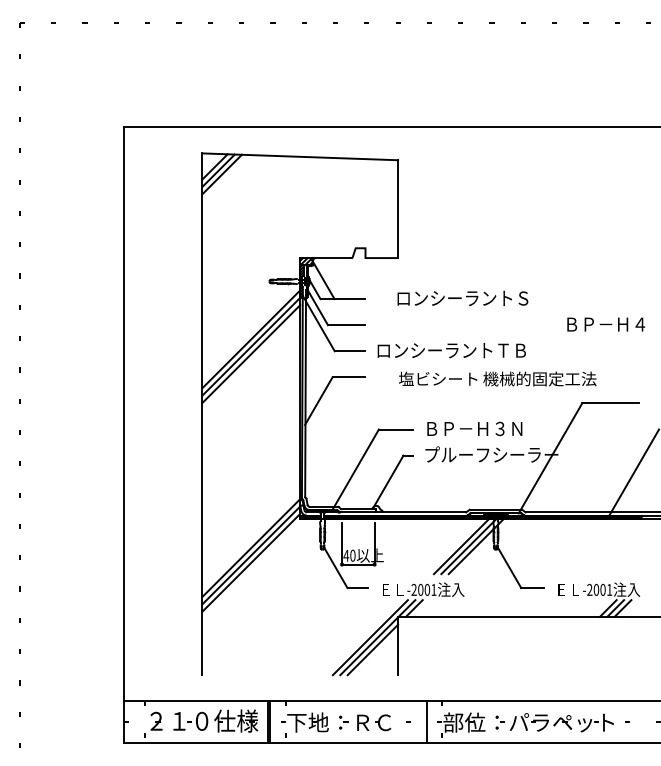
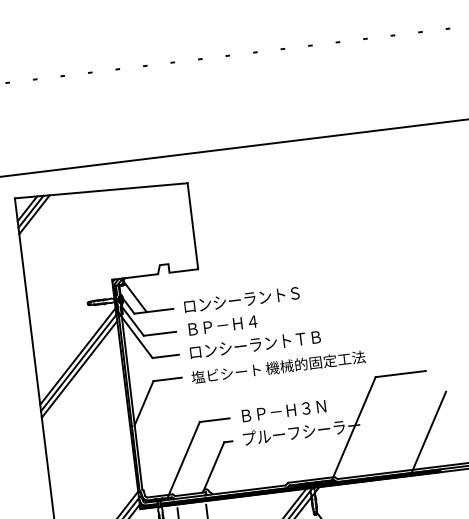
text: (462, 297) -> (241, 299), moved
text: (606, 324) -> (223, 325), moved
text: (497, 378) -> (278, 366), moved

